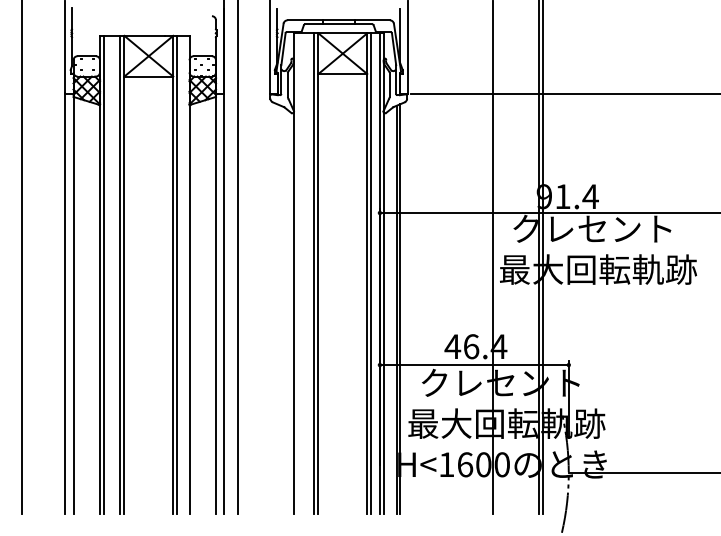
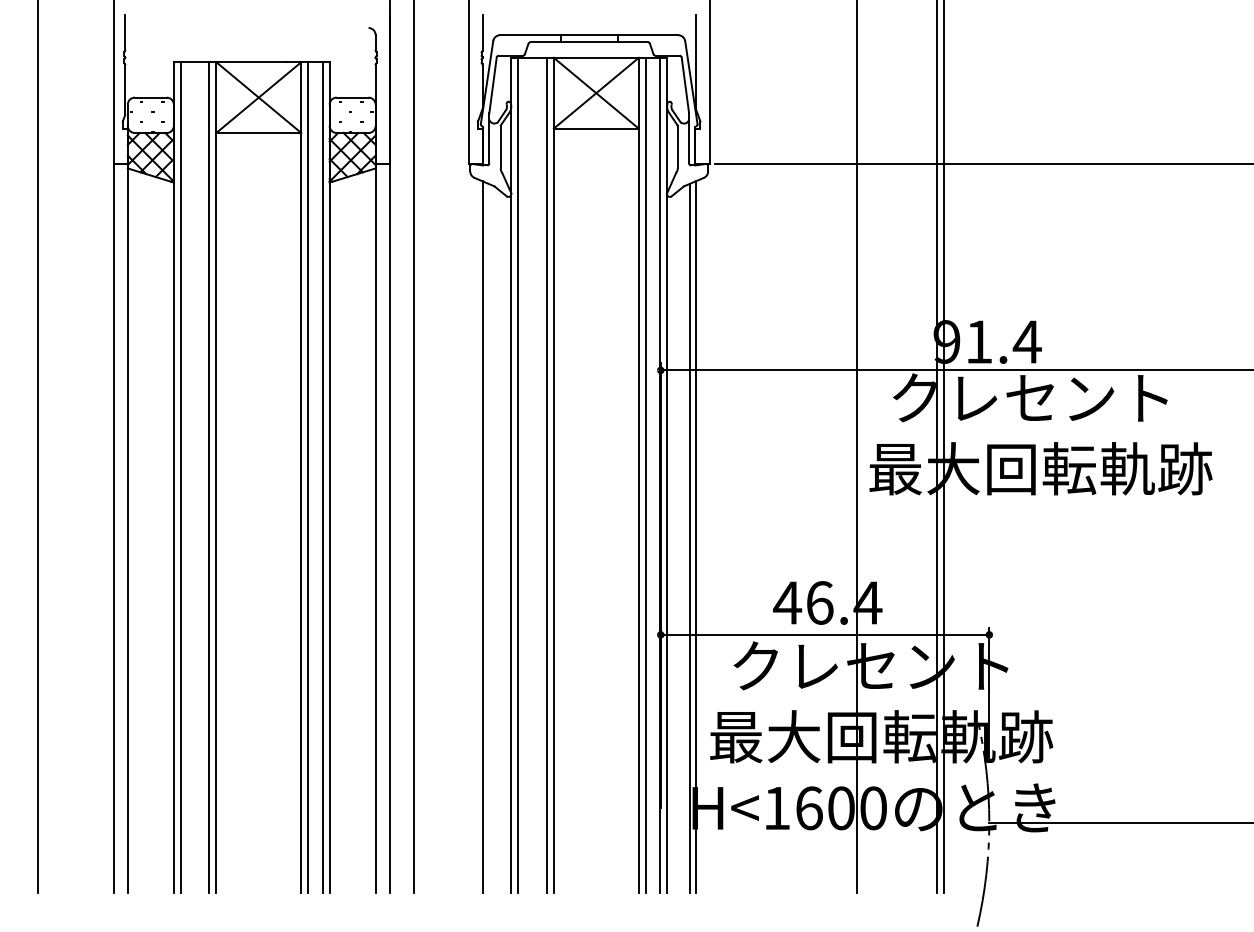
line: (298, 273) -> (519, 475), added
line: (185, 274) -> (322, 477), added
line: (277, 308) -> (482, 536), added

